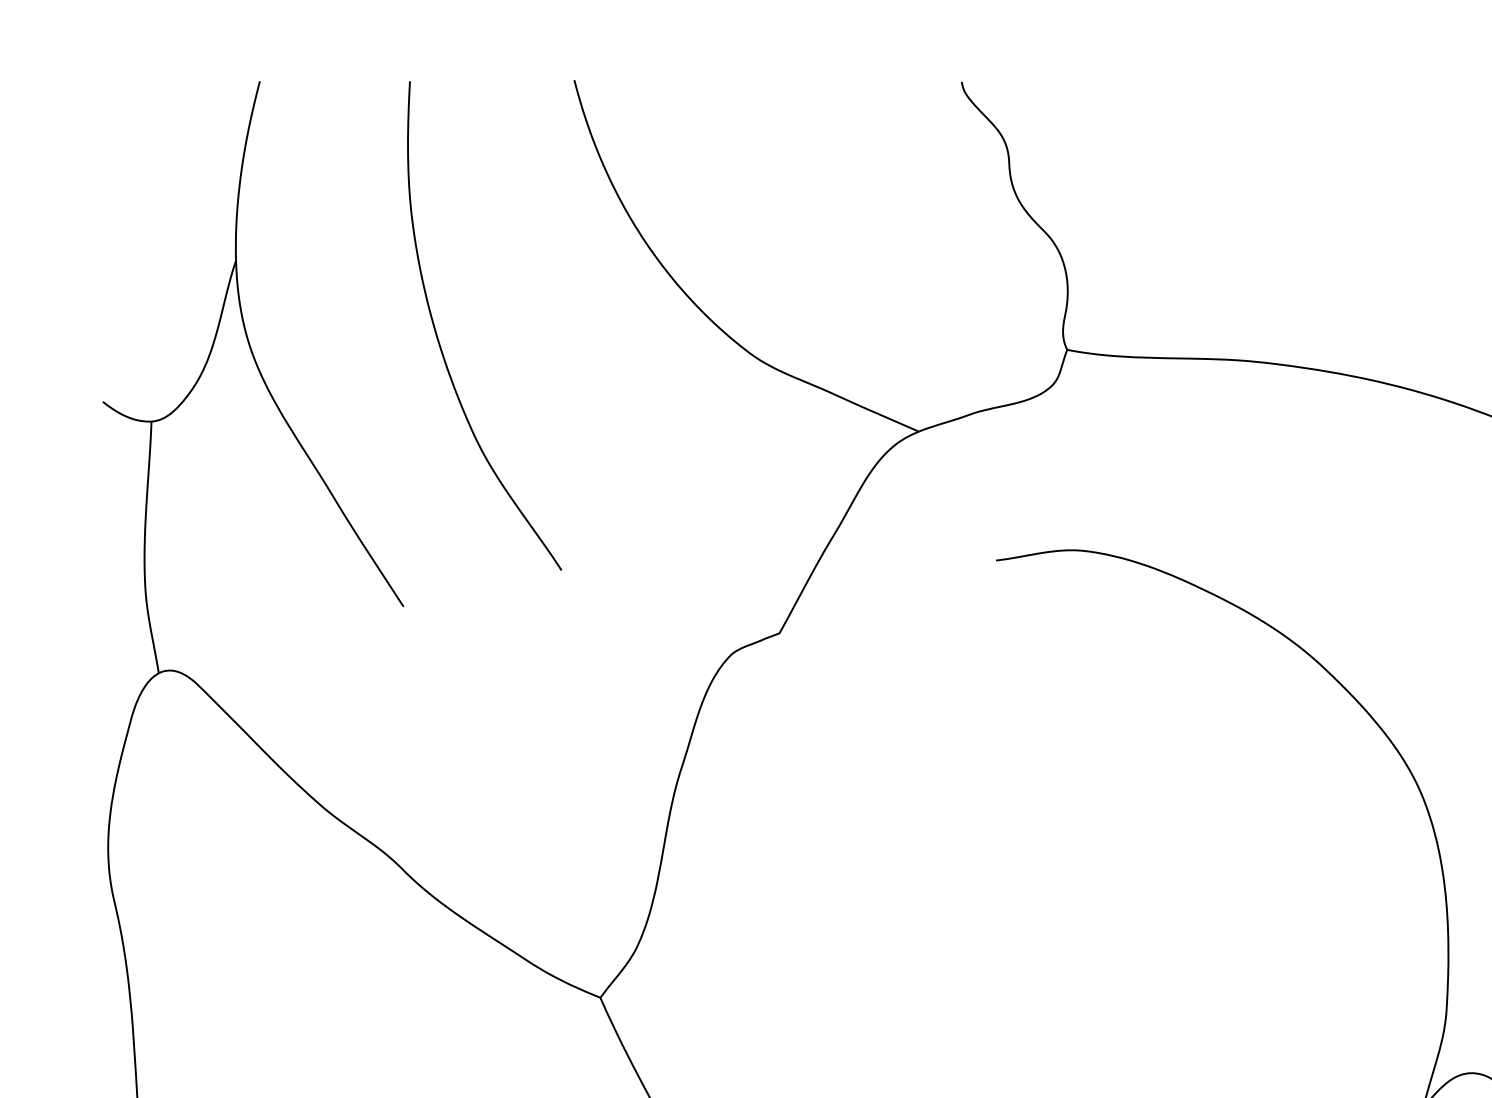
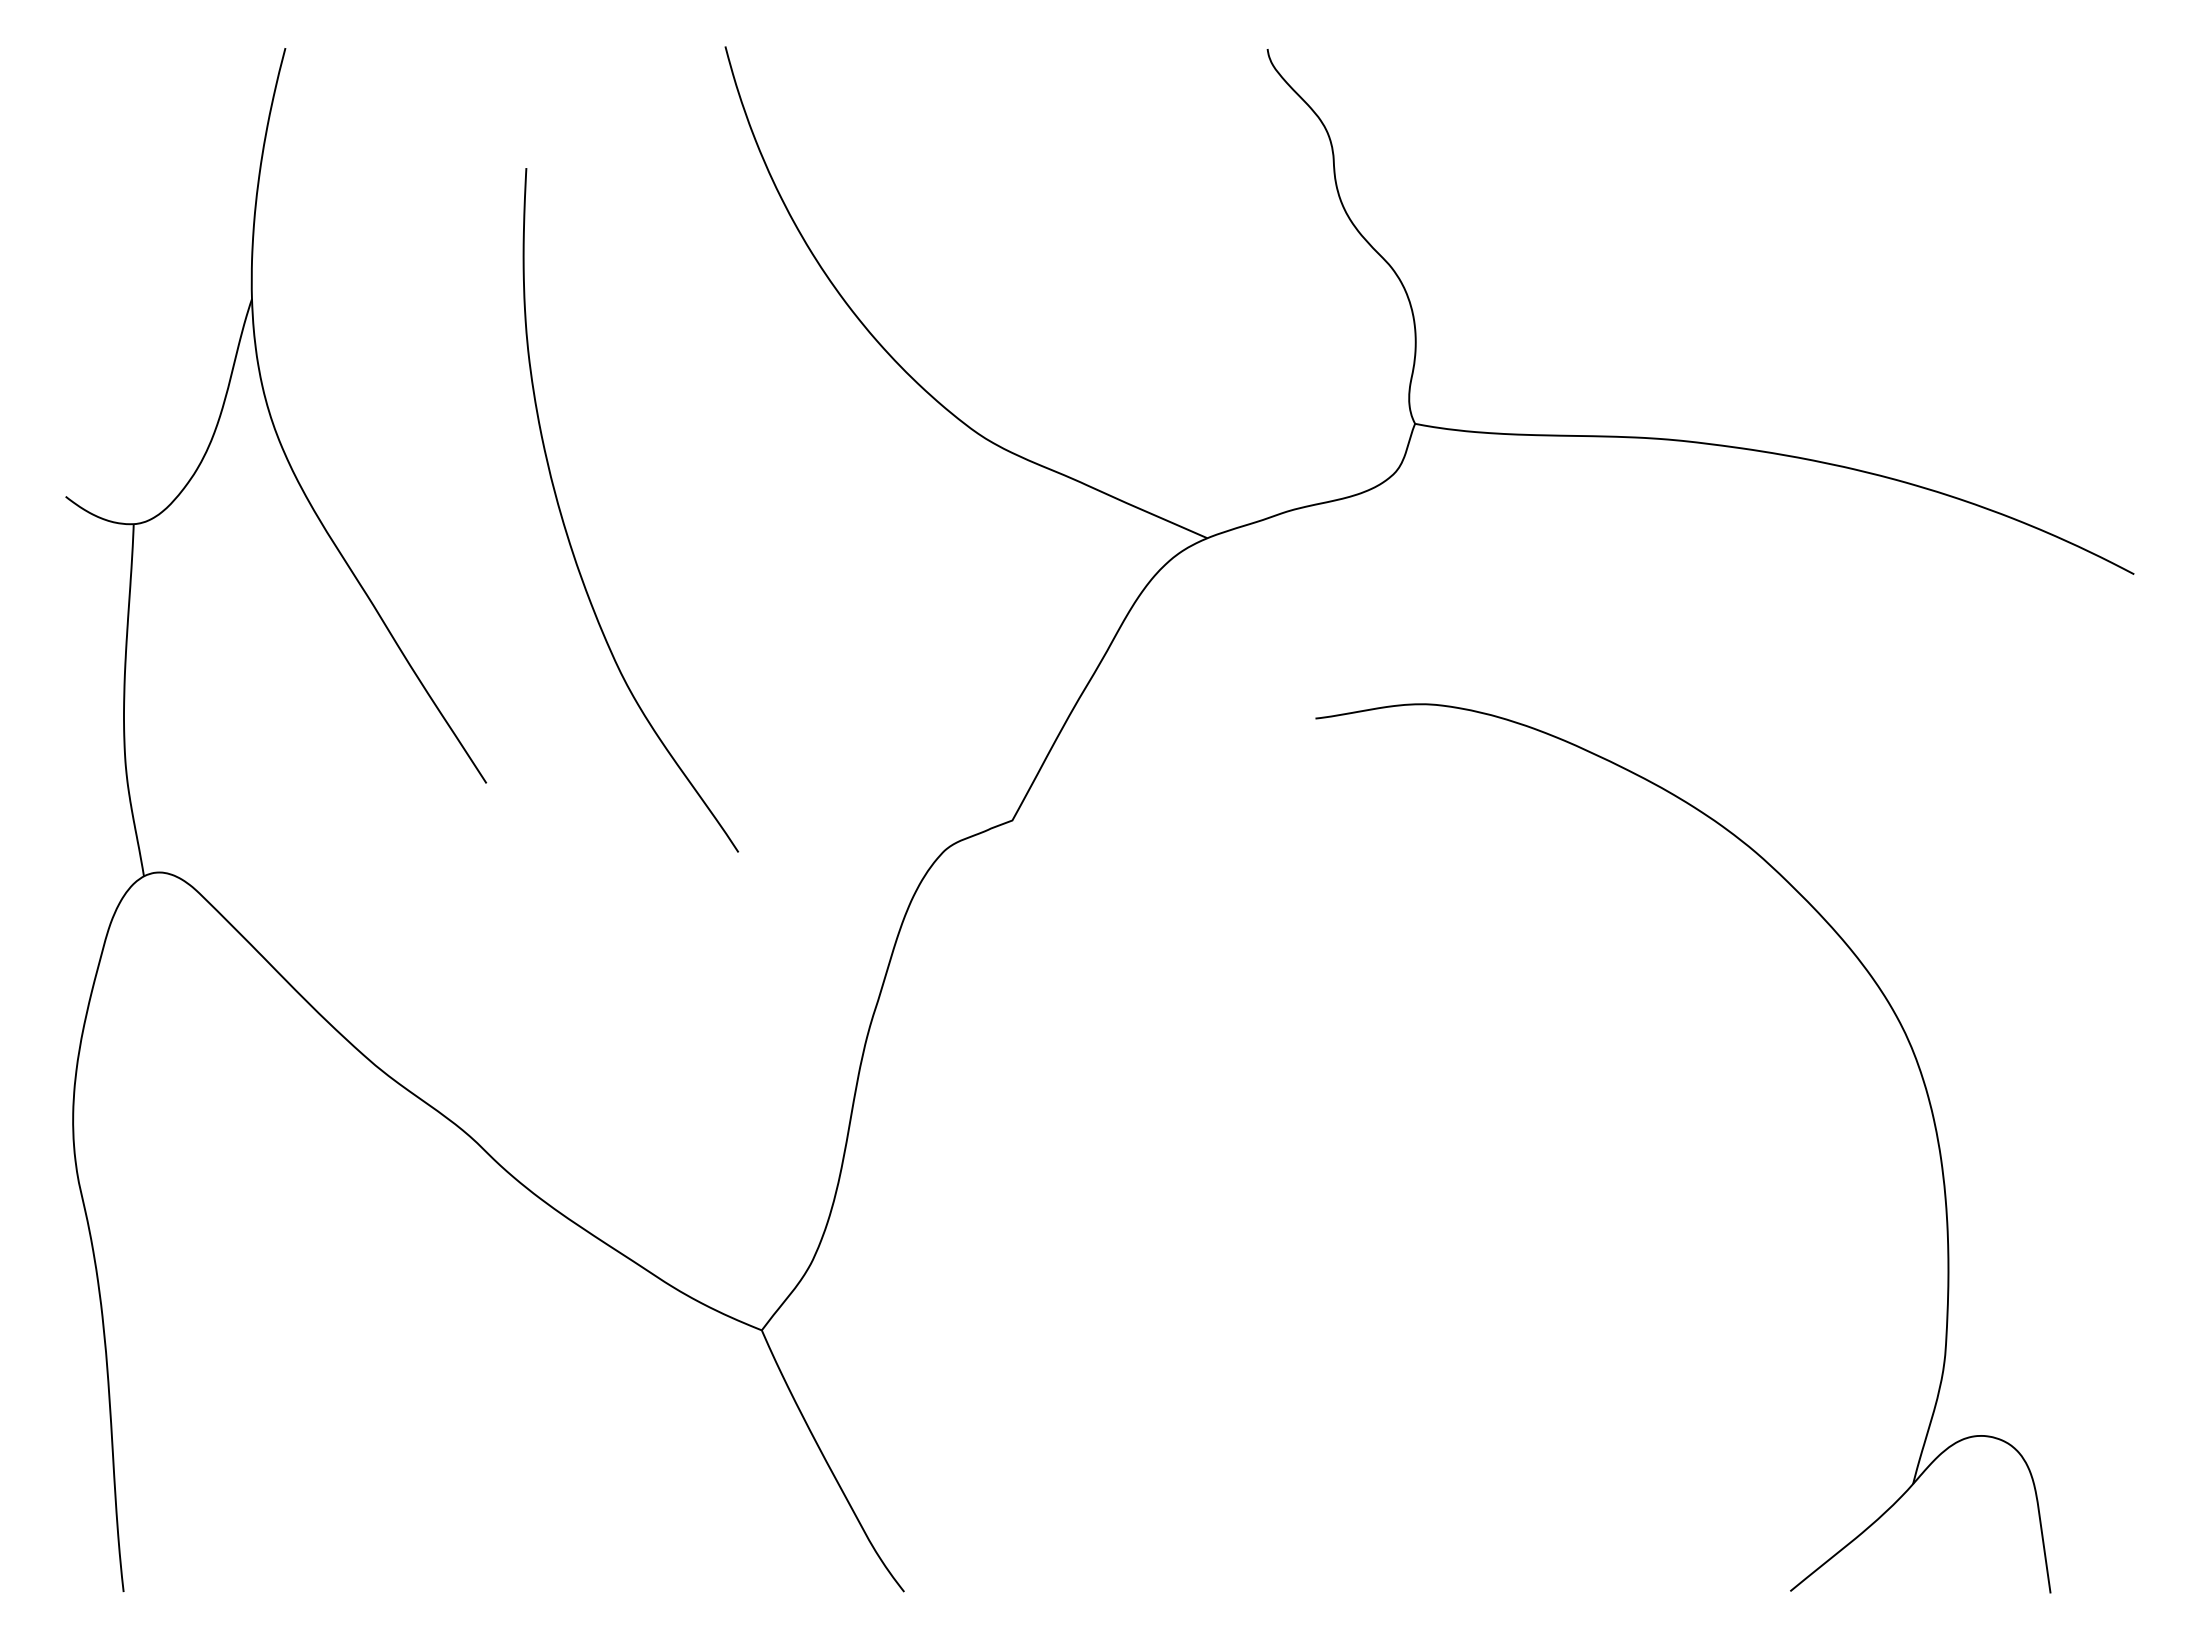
curve: (439, 341) -> (567, 531), moved

